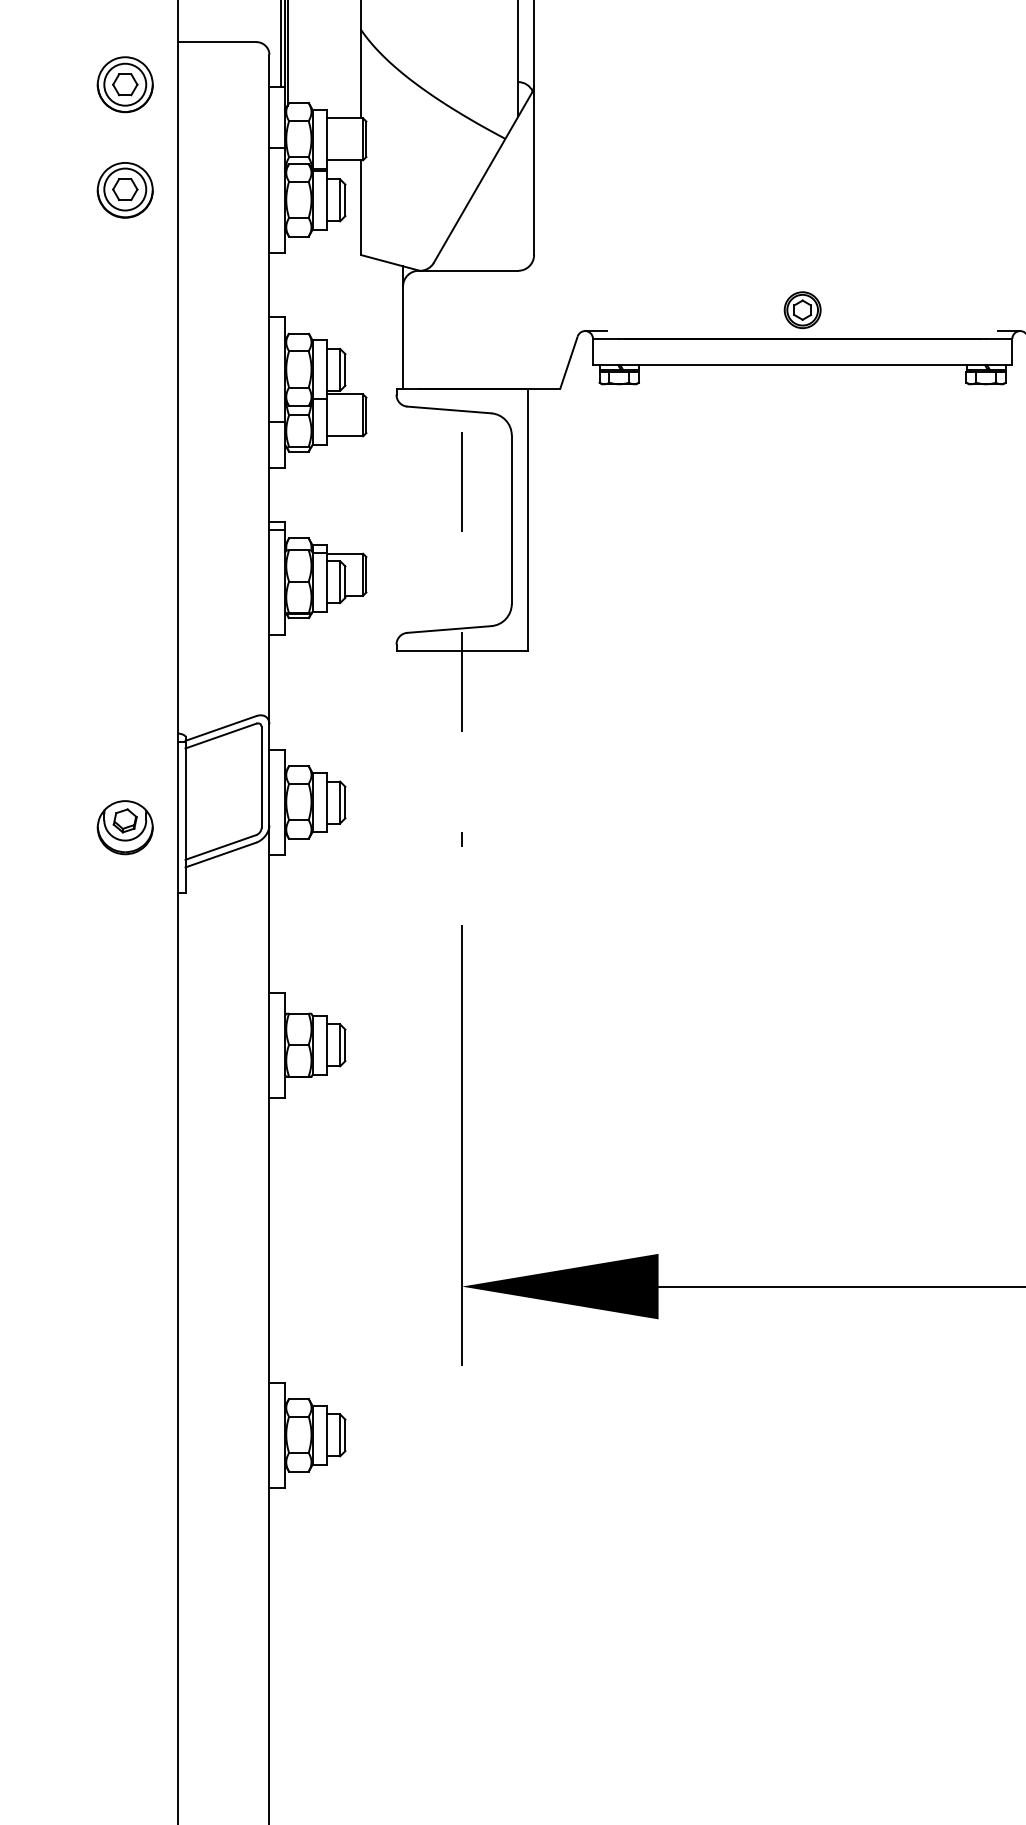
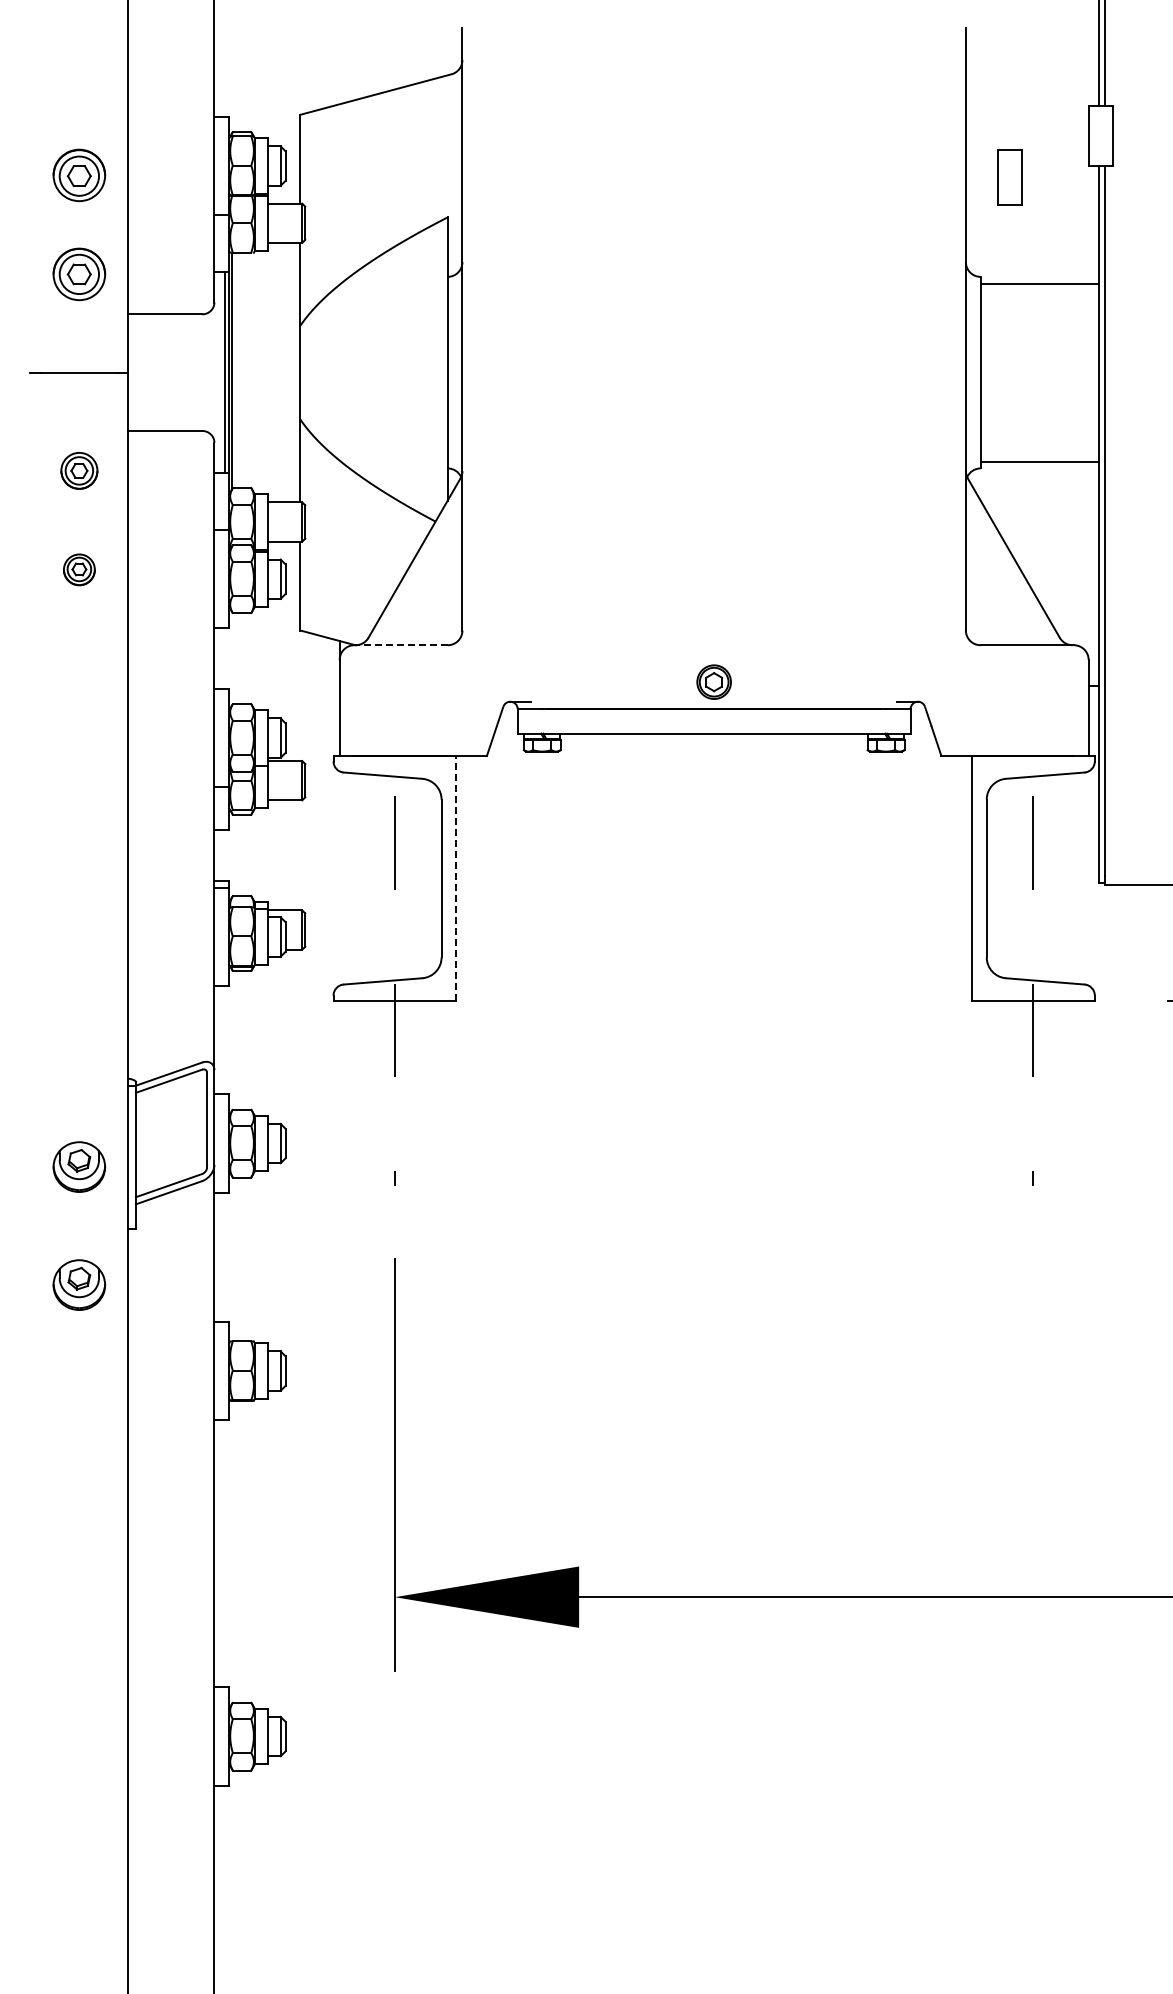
part: (125, 84) -> (79, 470), size x0.7
part: (125, 189) -> (79, 569), size x0.6
line: (469, 271) -> (401, 645), solid -> dashed
line: (527, 519) -> (456, 878), solid -> dashed
part: (125, 952) -> (79, 1284), added

